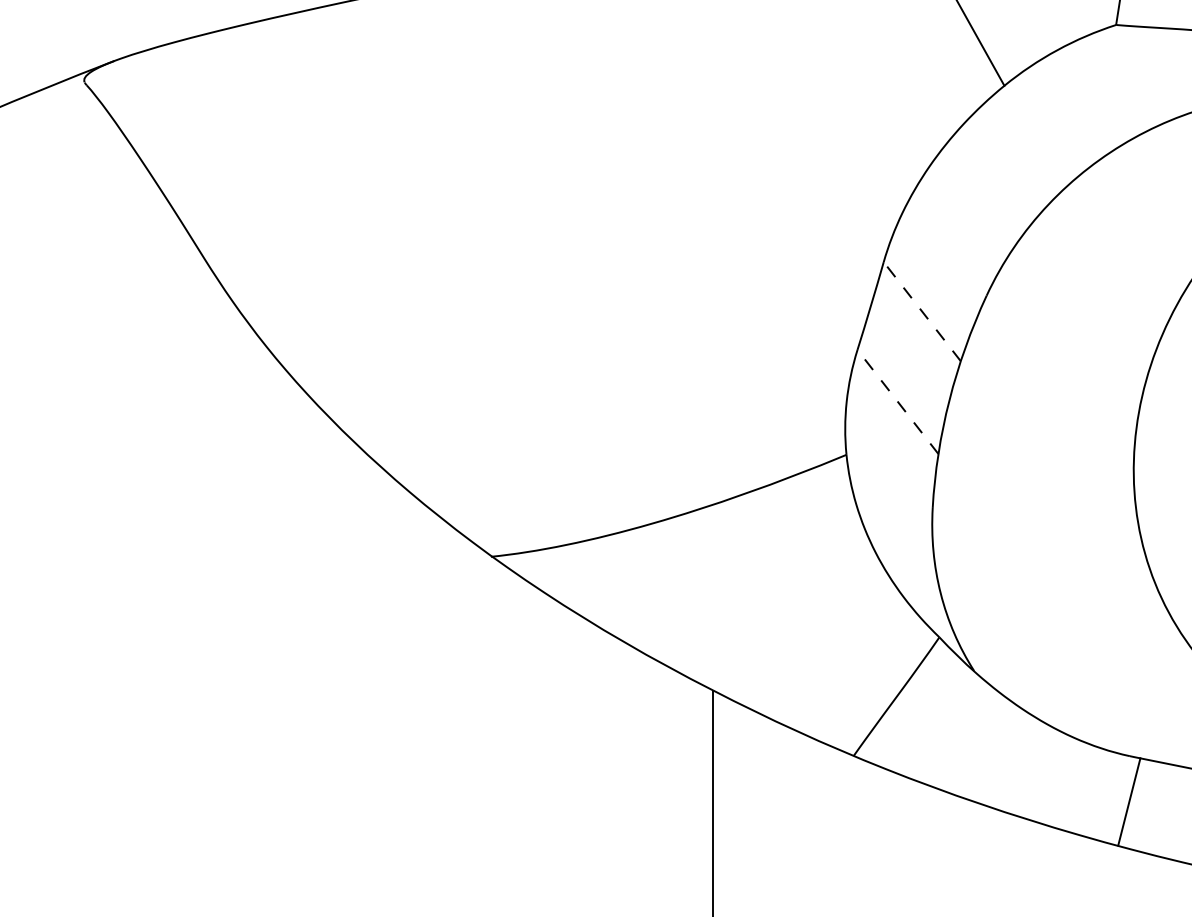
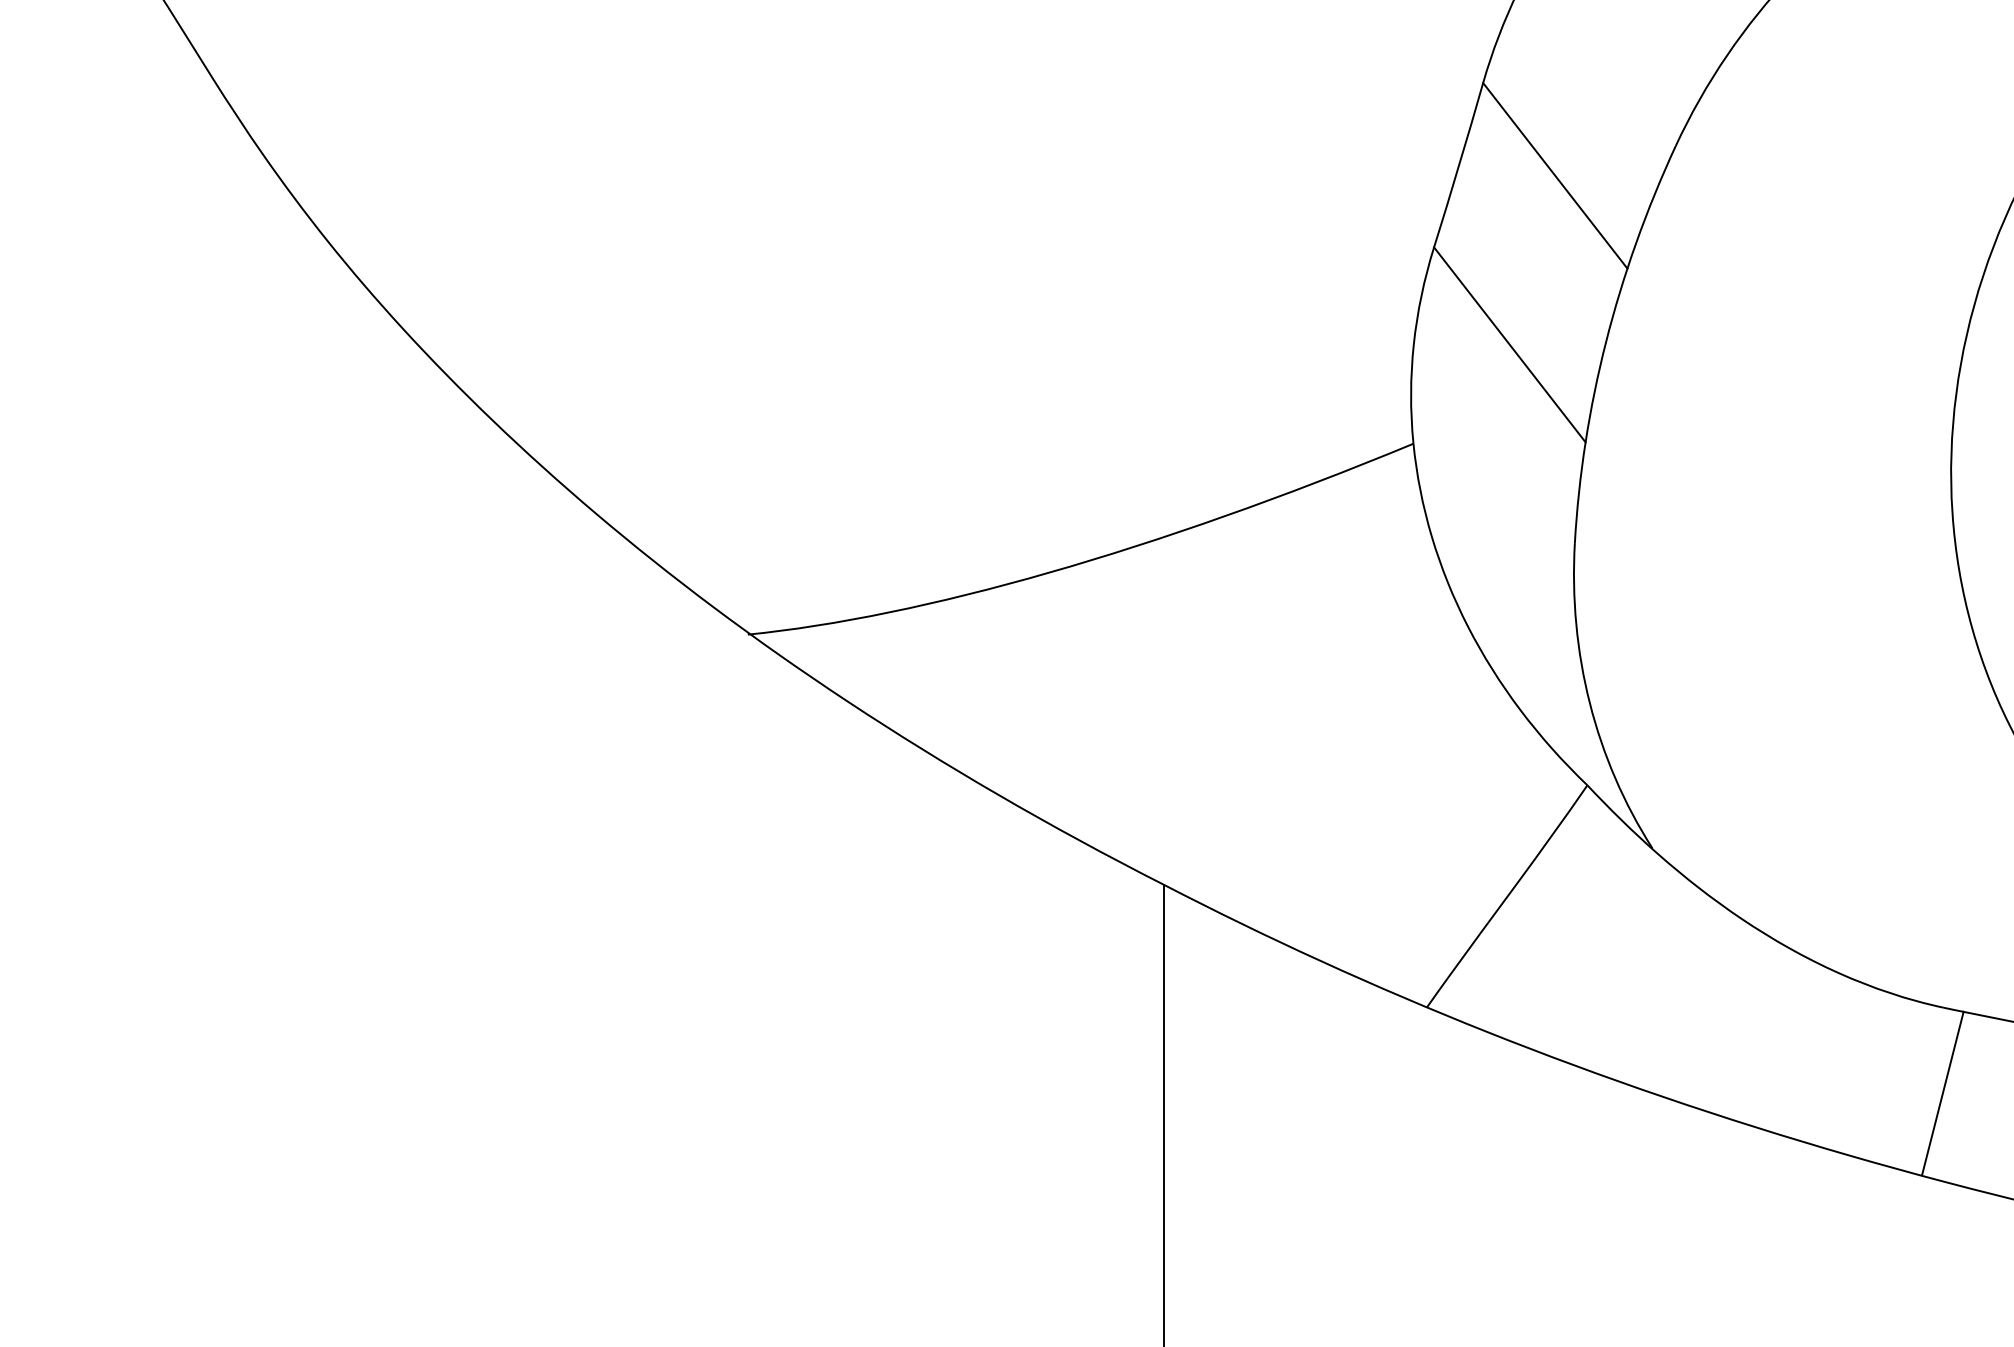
line: (922, 311) -> (1555, 175), dashed -> solid
line: (897, 402) -> (1508, 345), dashed -> solid

